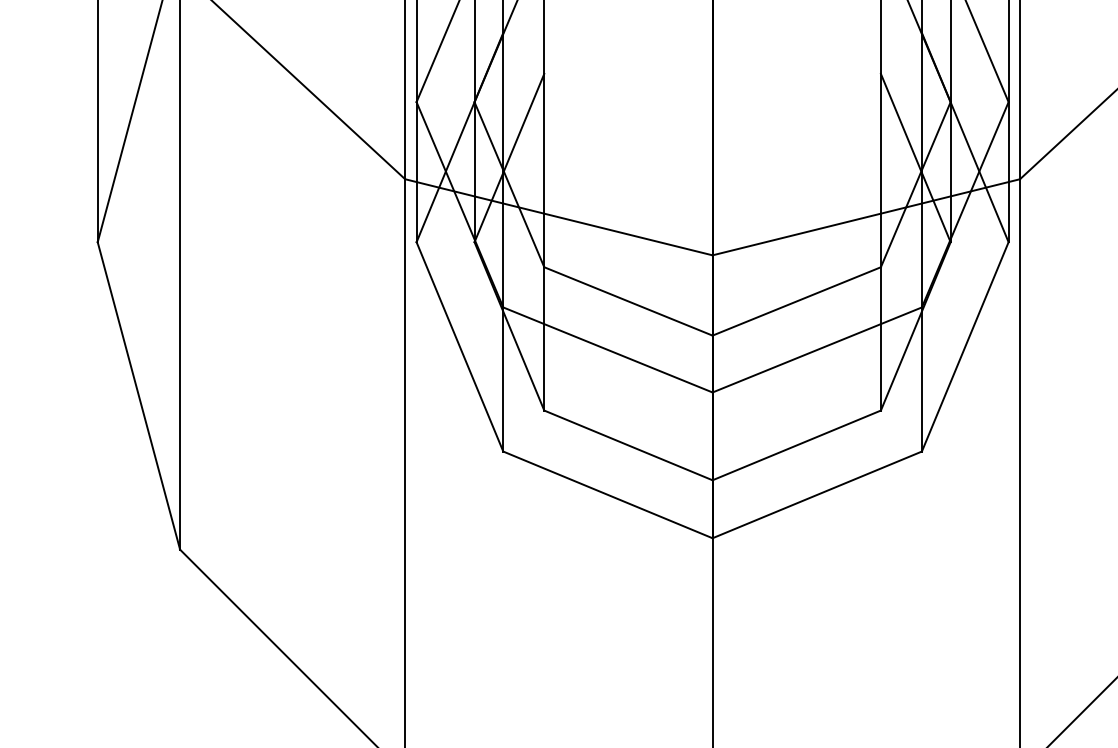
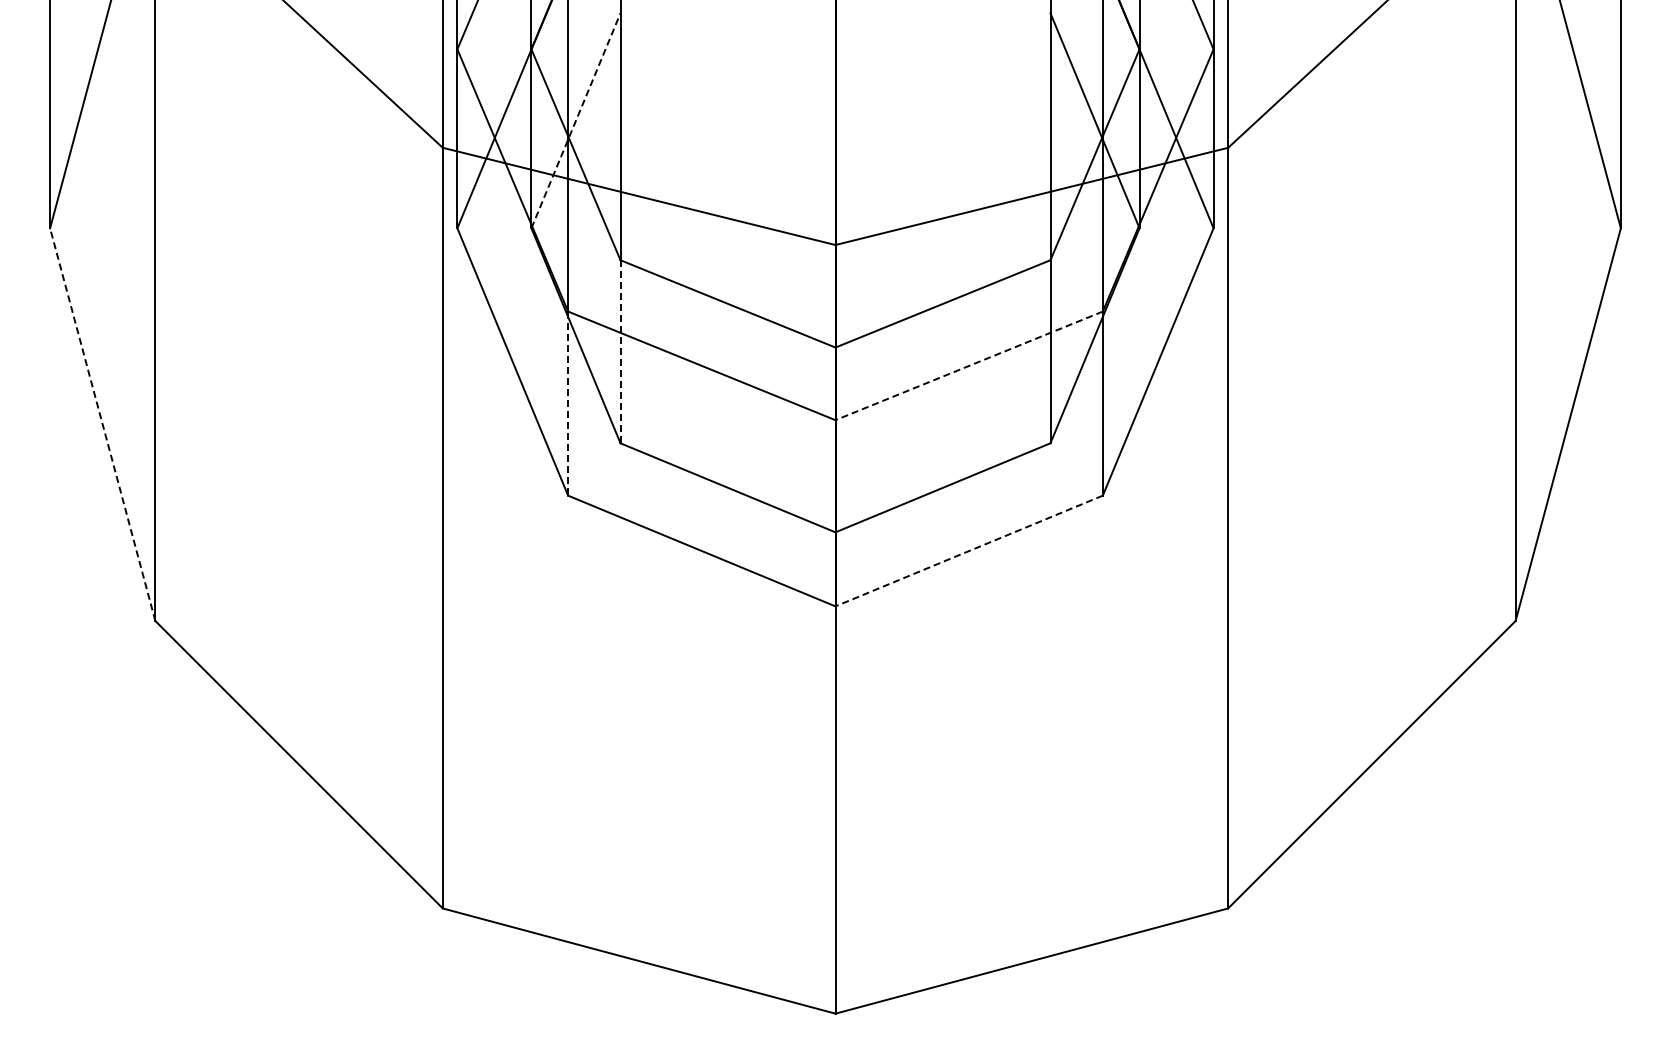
line: (509, 157) -> (576, 120), solid -> dashed
line: (544, 338) -> (620, 351), solid -> dashed
line: (816, 350) -> (968, 366), solid -> dashed
line: (503, 380) -> (568, 404), solid -> dashed
line: (138, 395) -> (102, 424), solid -> dashed
line: (817, 495) -> (969, 551), solid -> dashed

